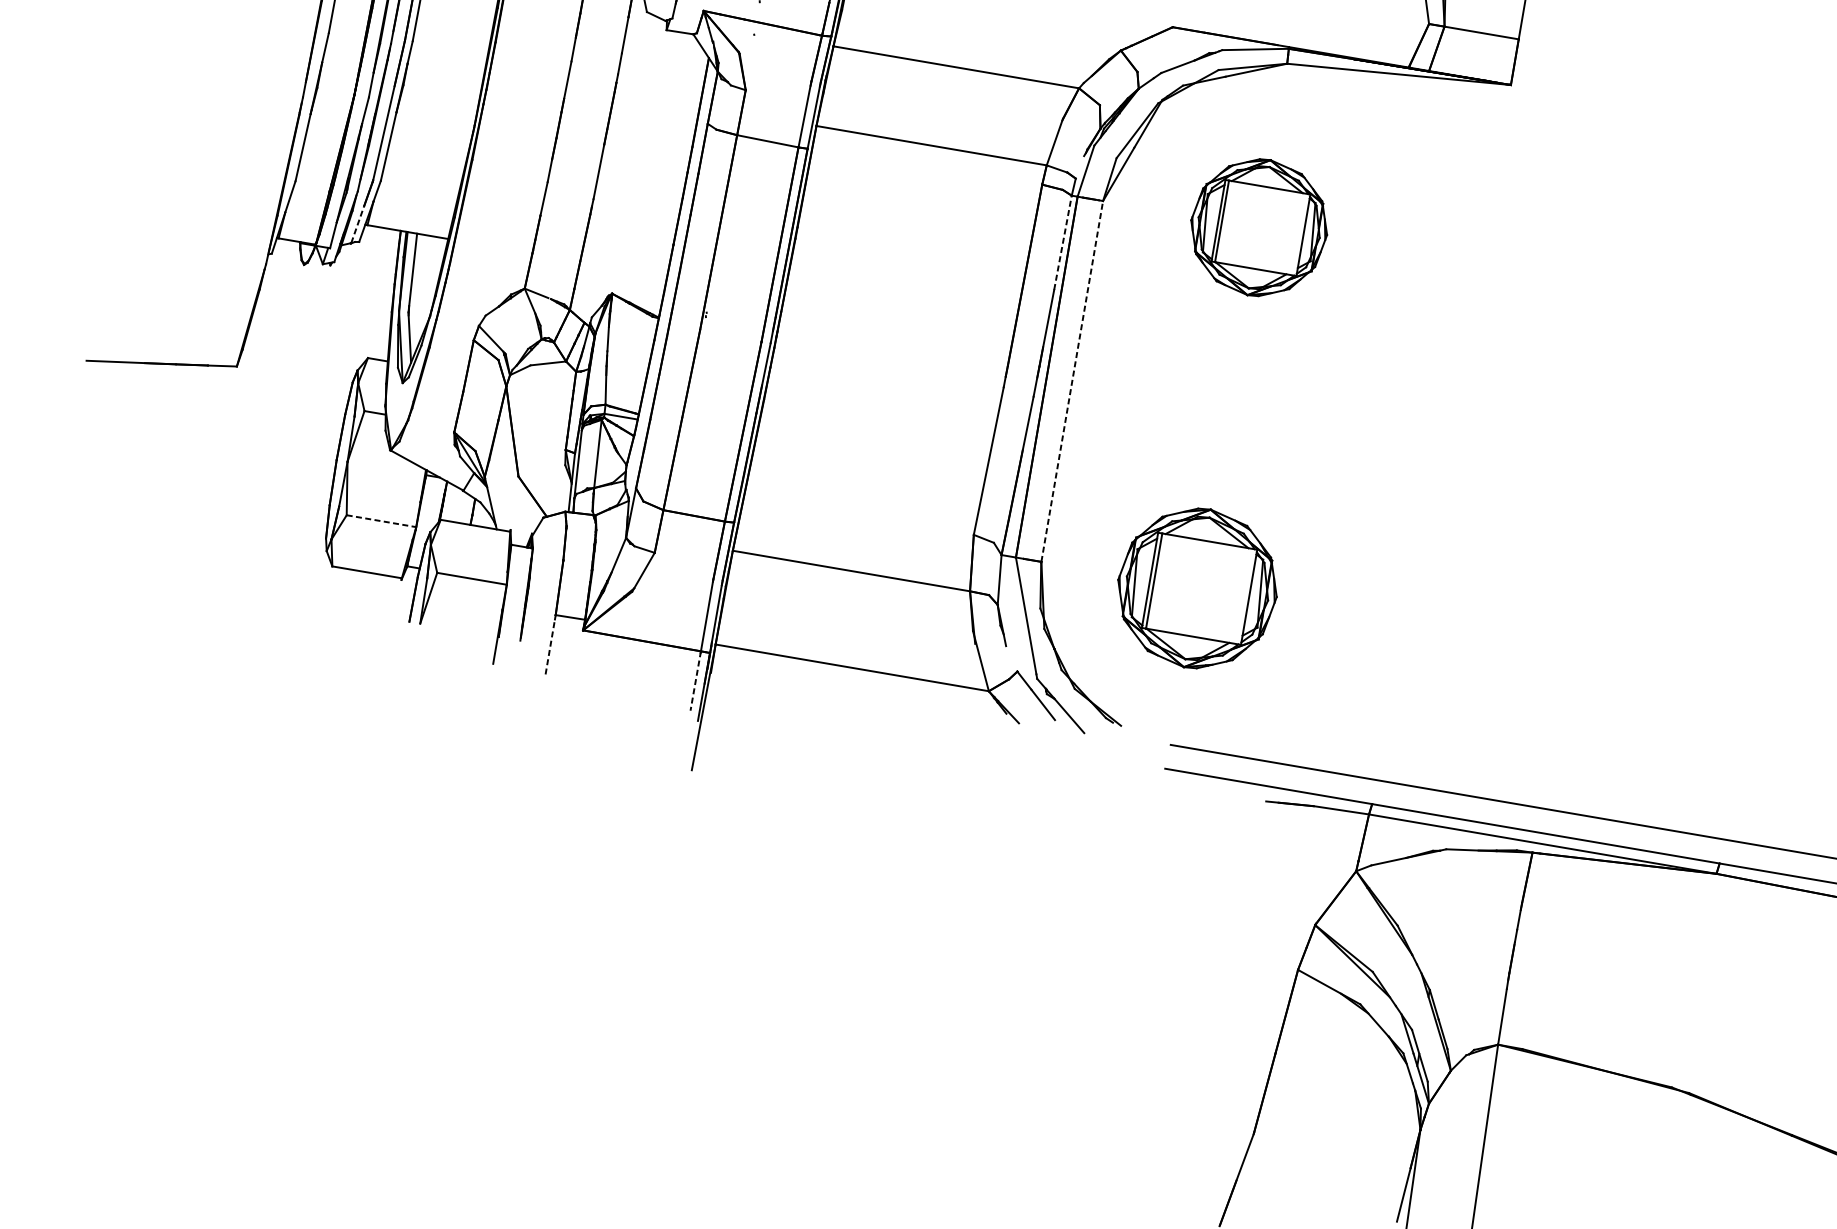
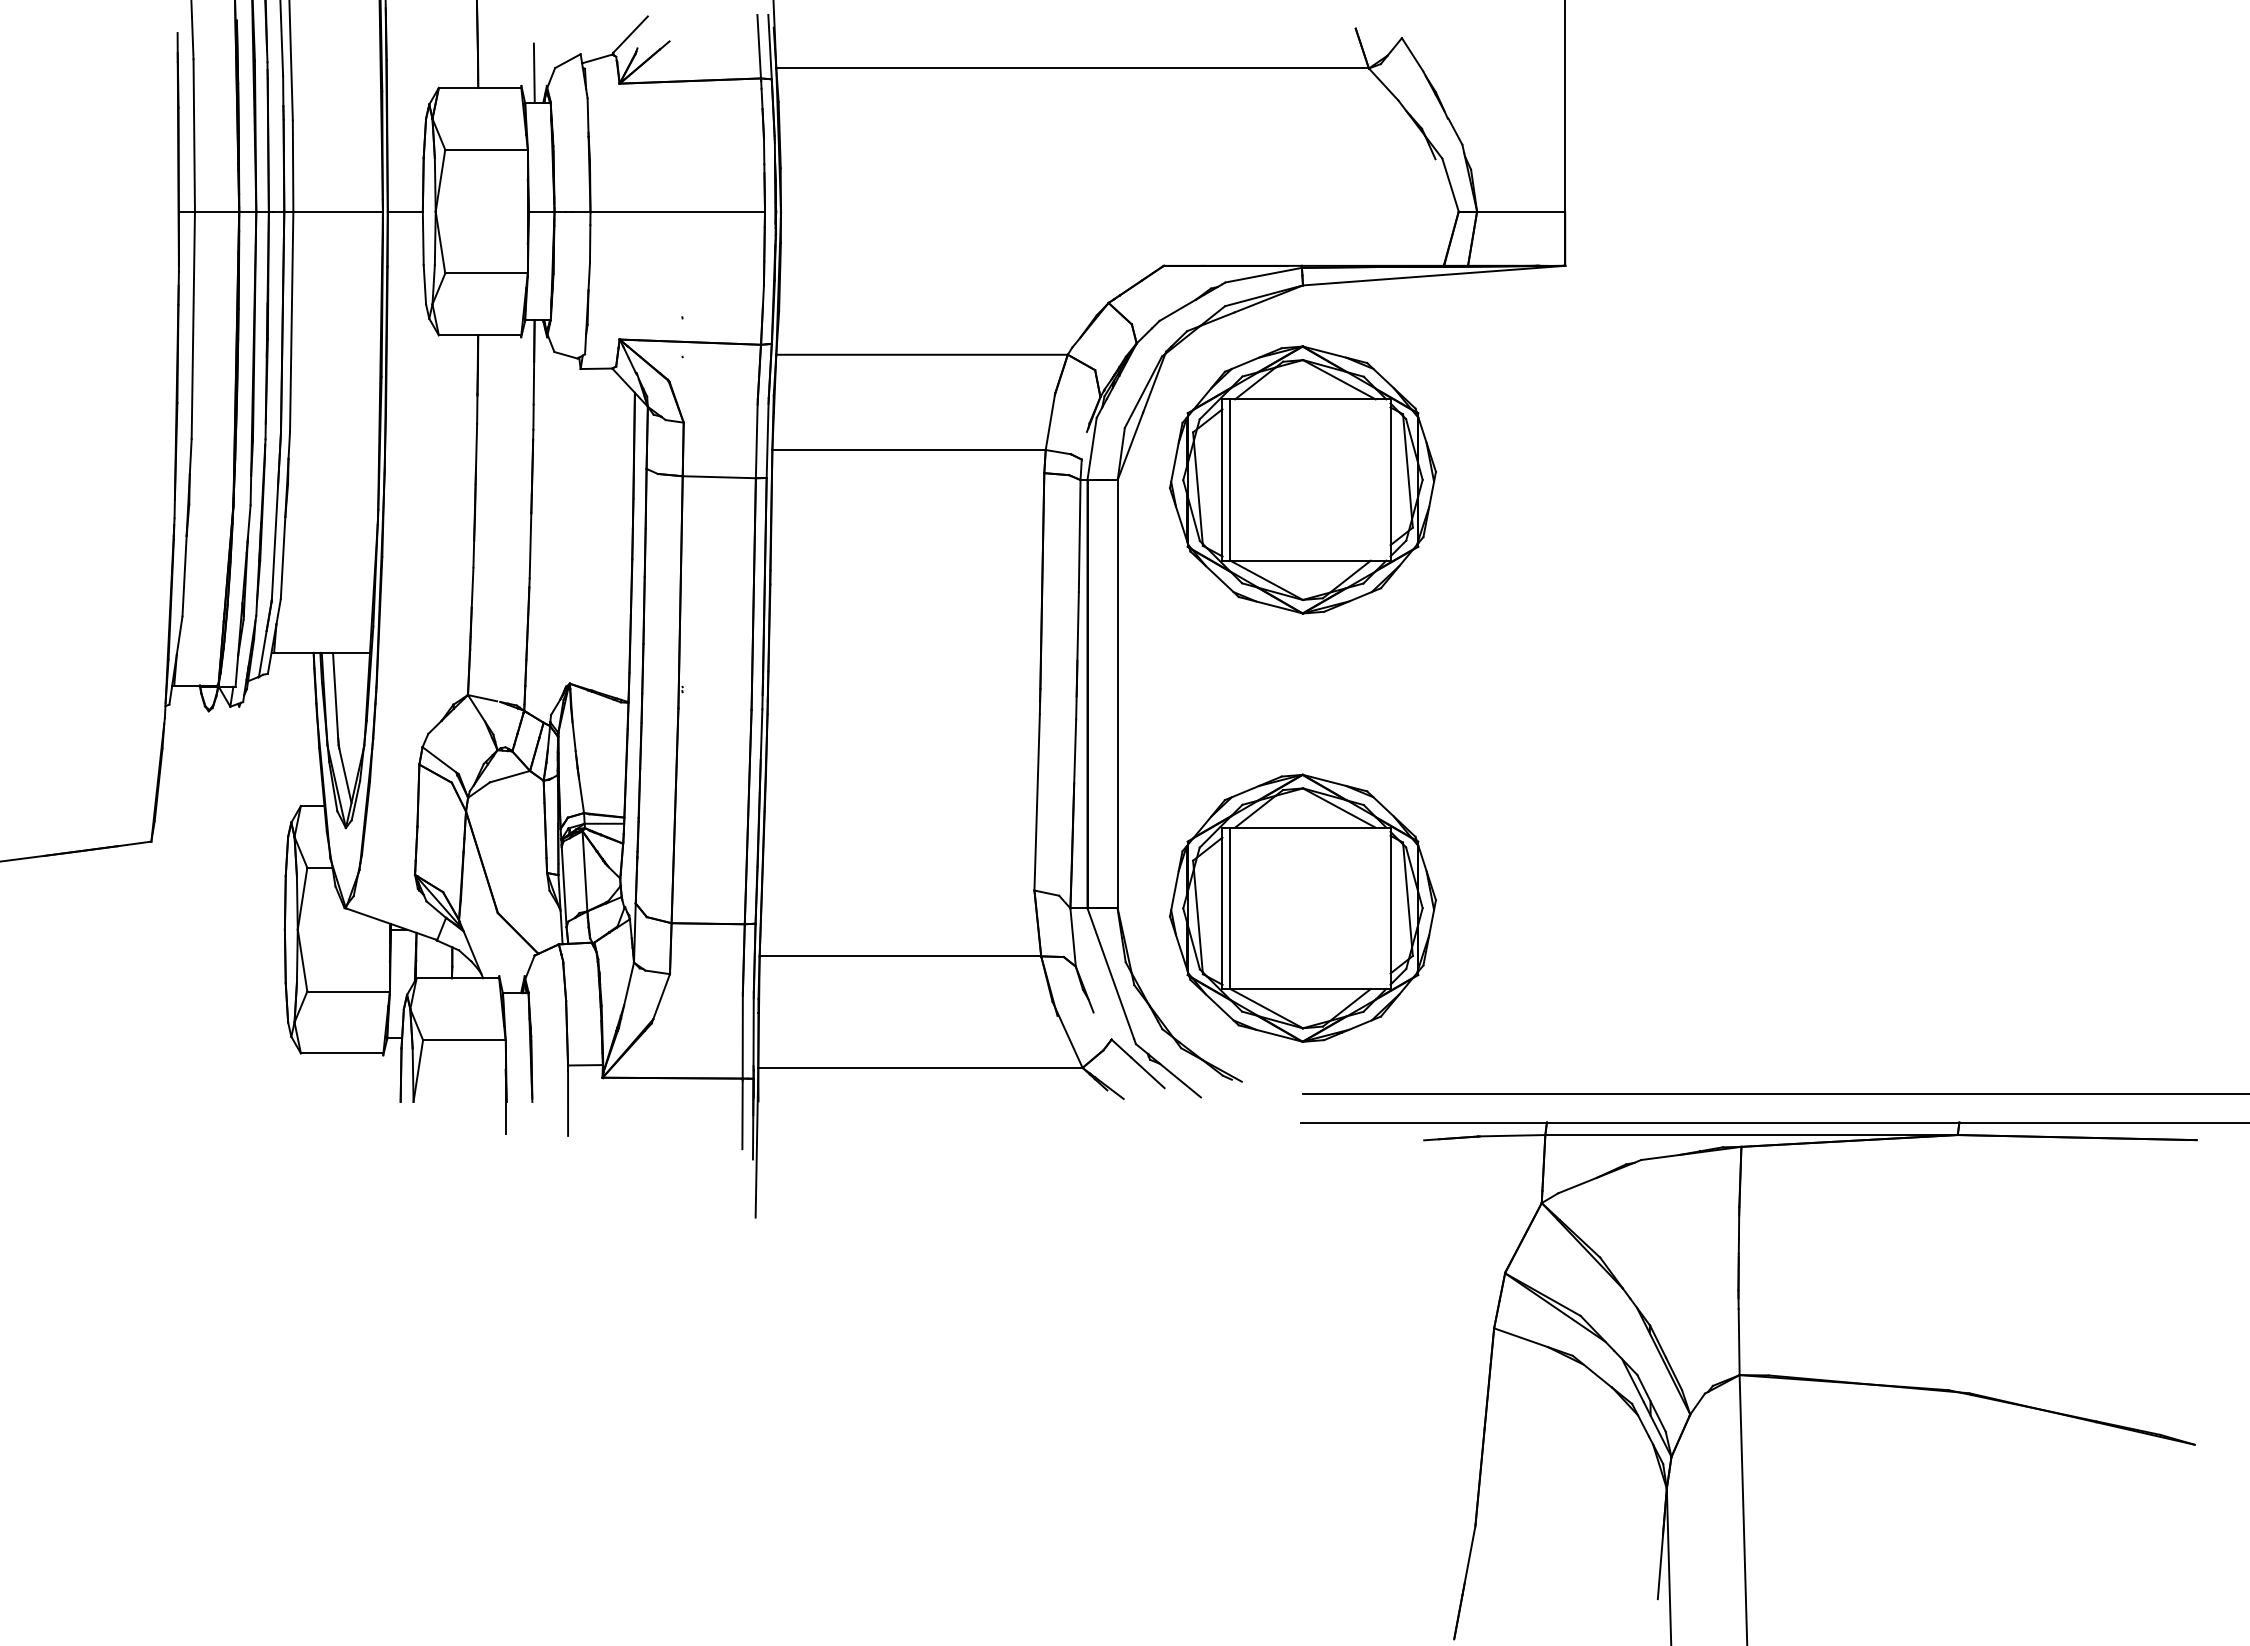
line: (357, 224) -> (262, 653), dashed -> solid
part: (1258, 227) -> (1302, 479), size x1.67
line: (1062, 242) -> (1079, 535), dashed -> solid
line: (1072, 380) -> (1117, 693), dashed -> solid
line: (382, 521) -> (349, 991), dashed -> solid
part: (1197, 587) -> (1302, 907), size x1.43
line: (550, 647) -> (568, 1103), dashed -> solid
line: (695, 681) -> (742, 1114), dashed -> solid

